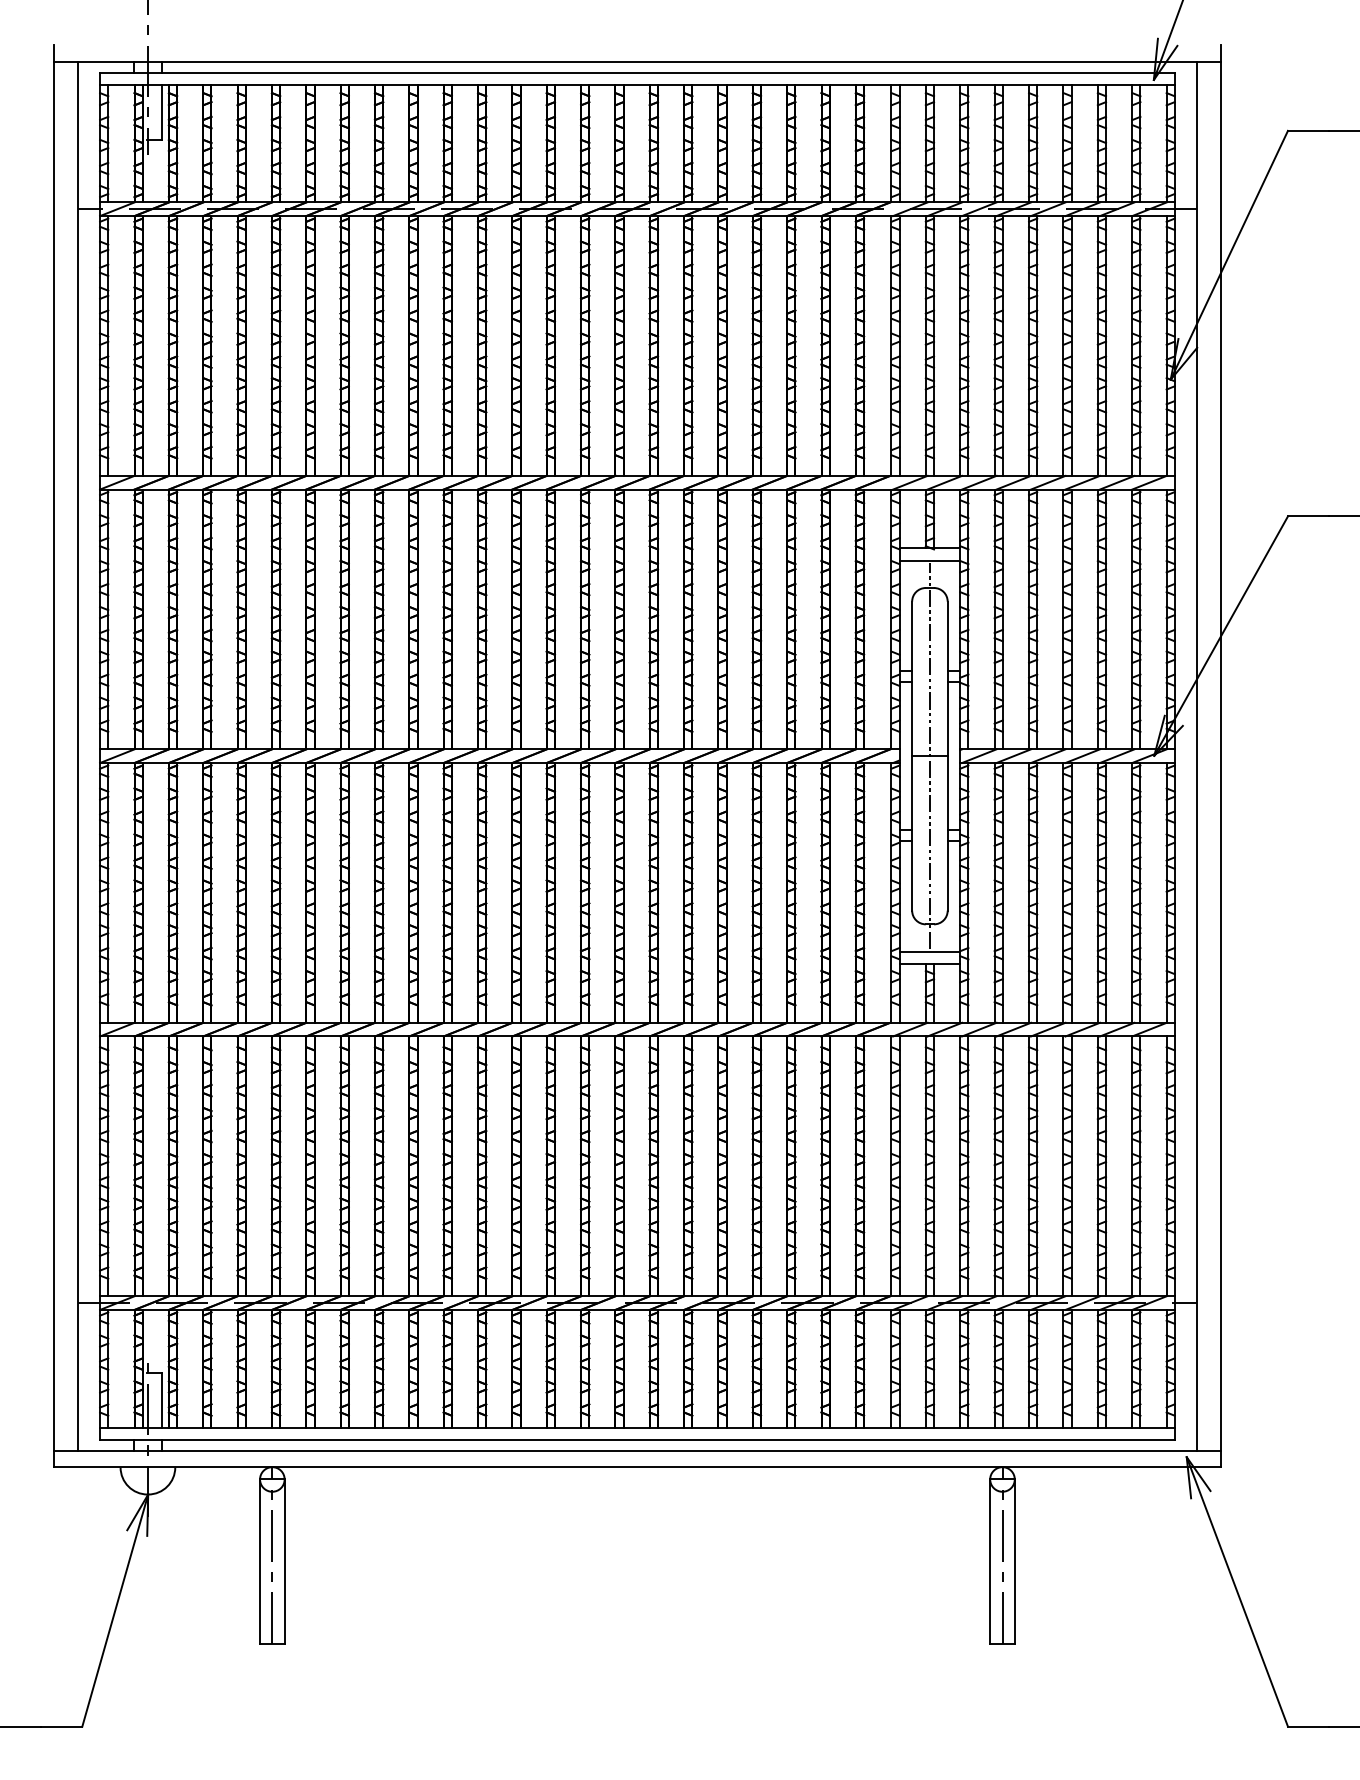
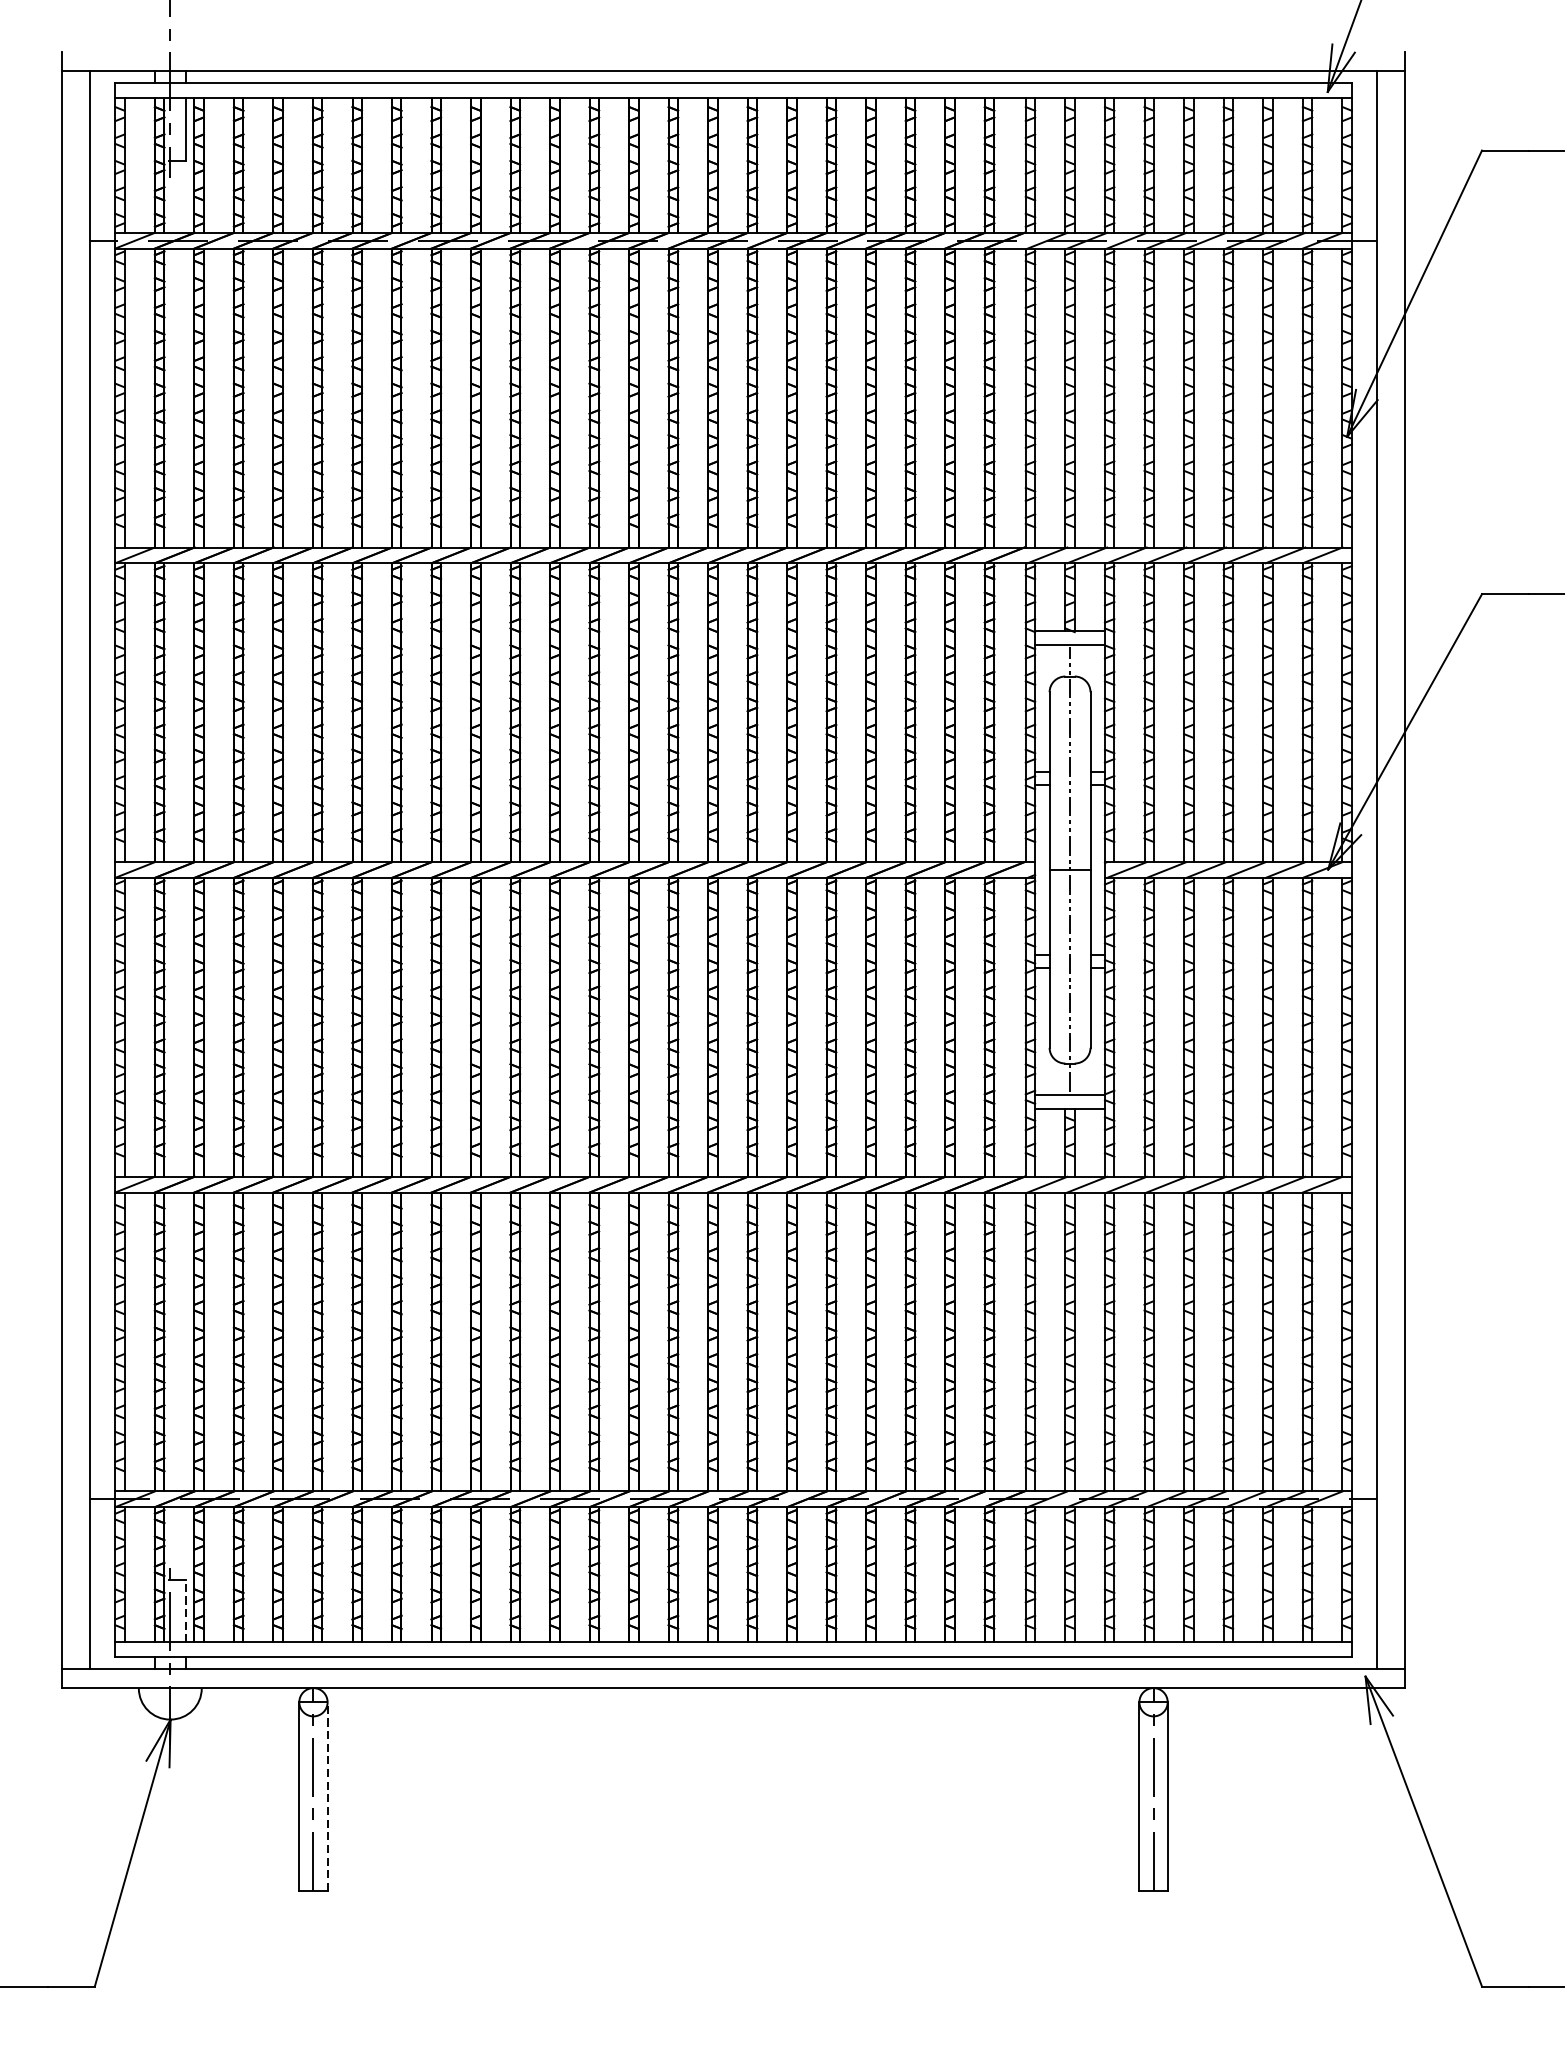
line: (161, 1399) -> (185, 1610), solid -> dashed
line: (284, 1561) -> (327, 1796), solid -> dashed

